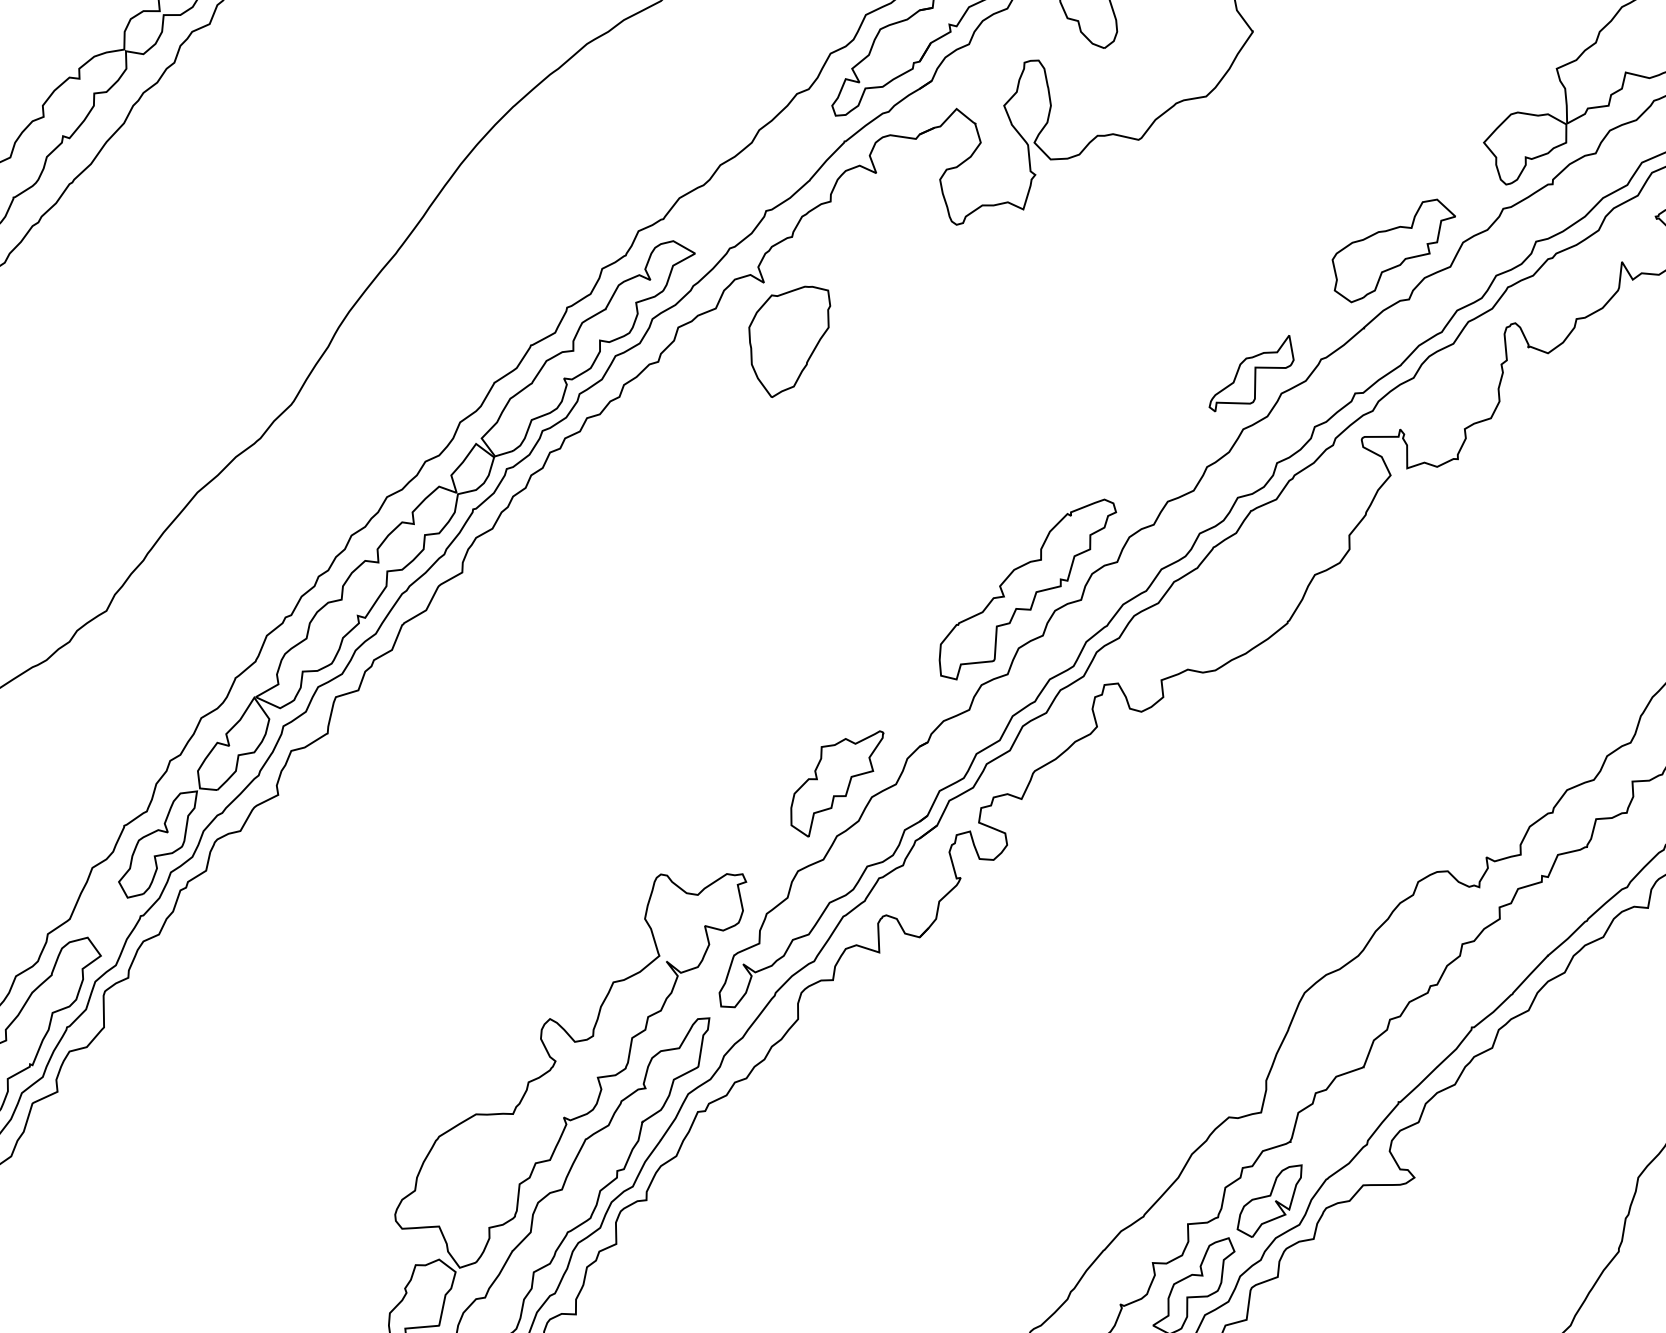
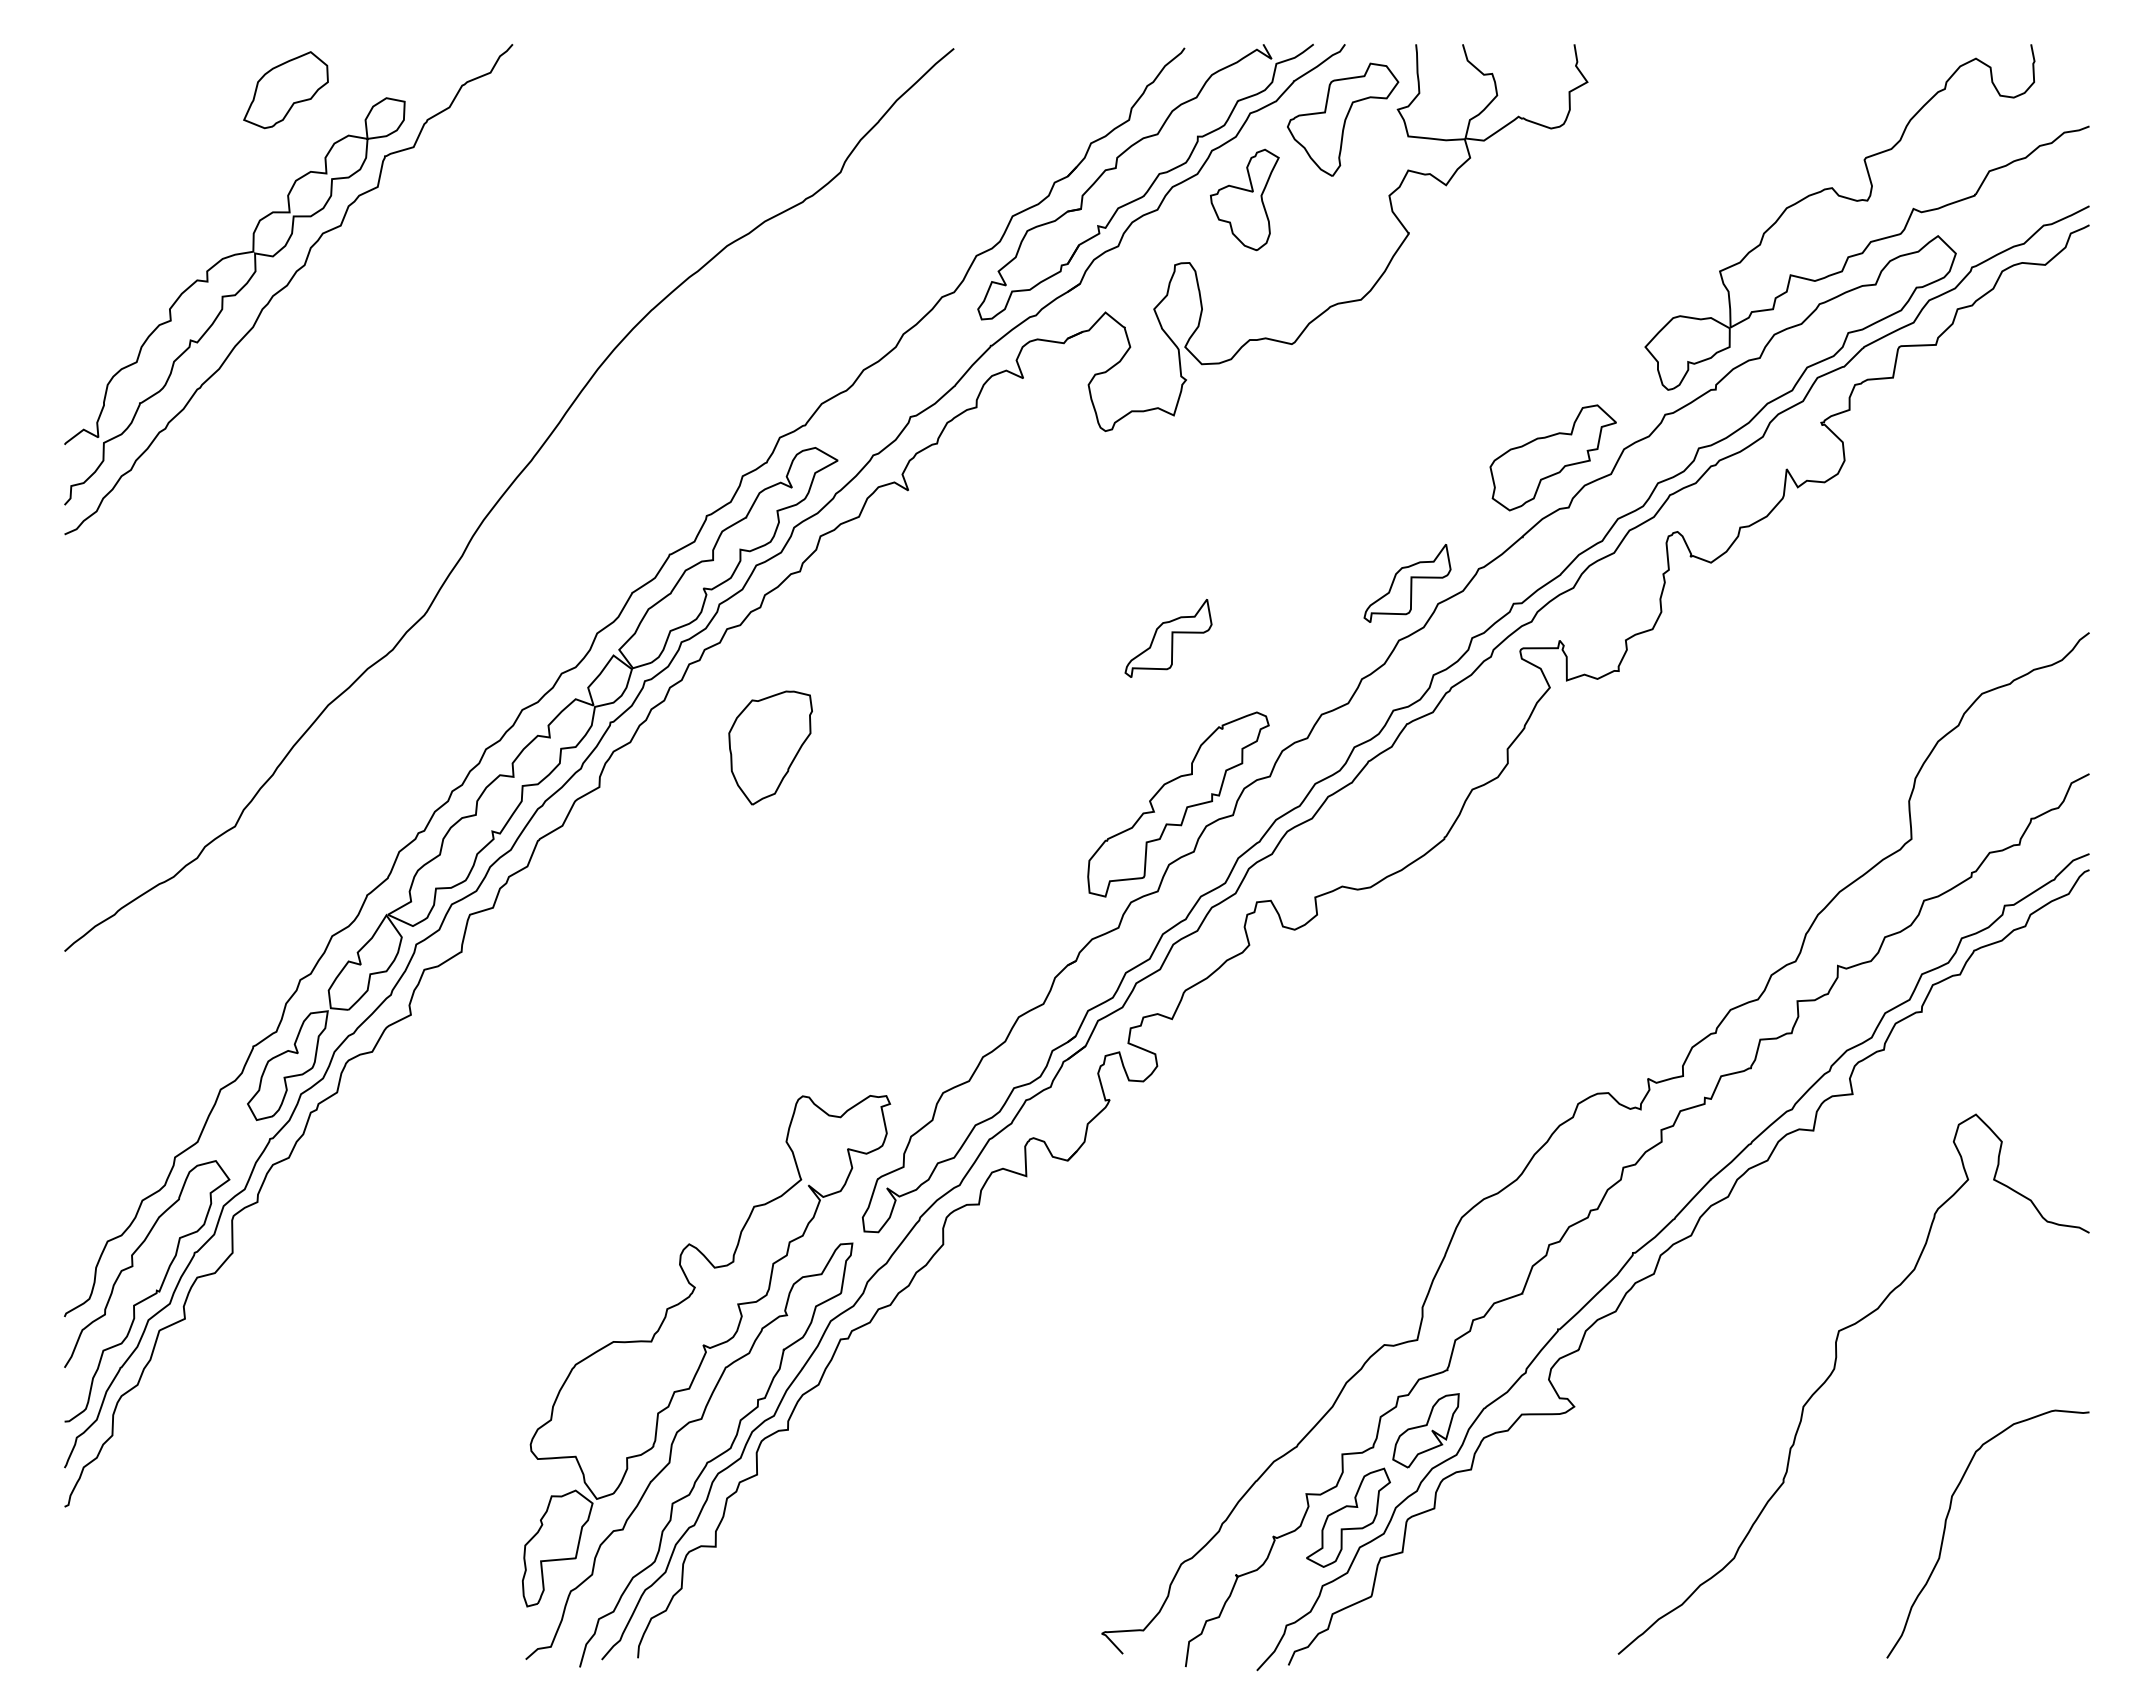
part: (789, 341) -> (770, 747), moved
part: (1018, 427) -> (1168, 638), added
part: (837, 783) -> (983, 1003), removed

